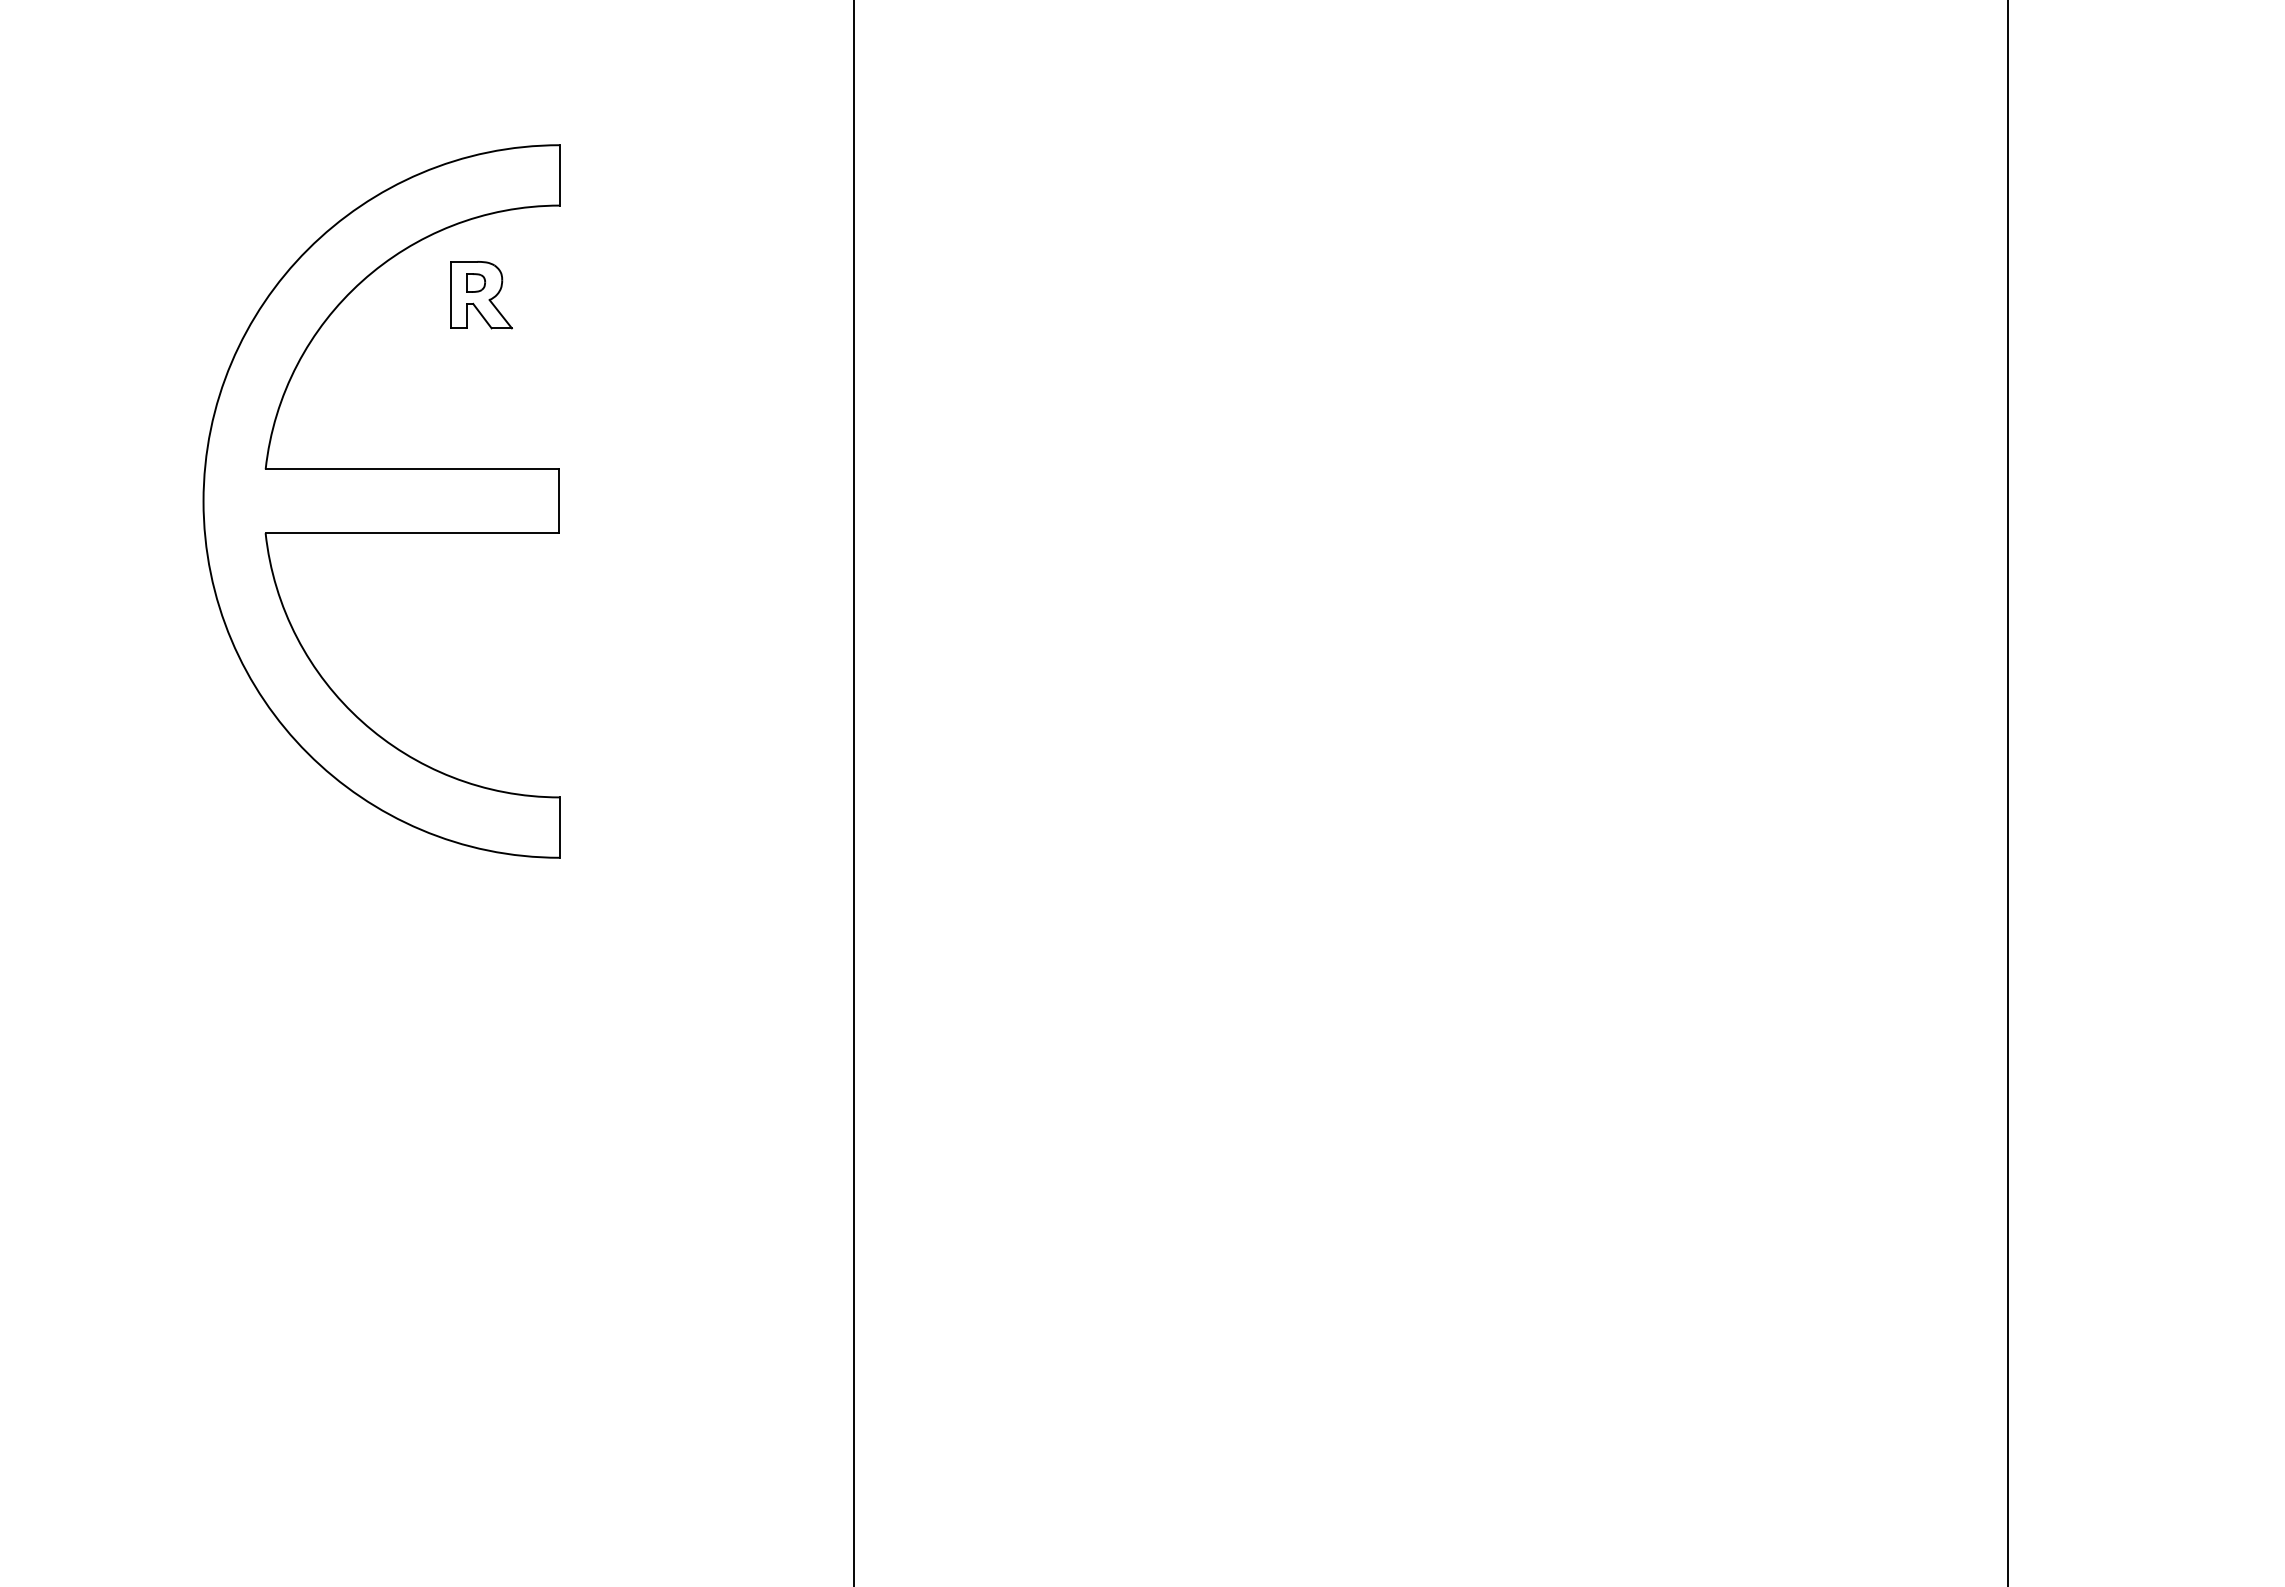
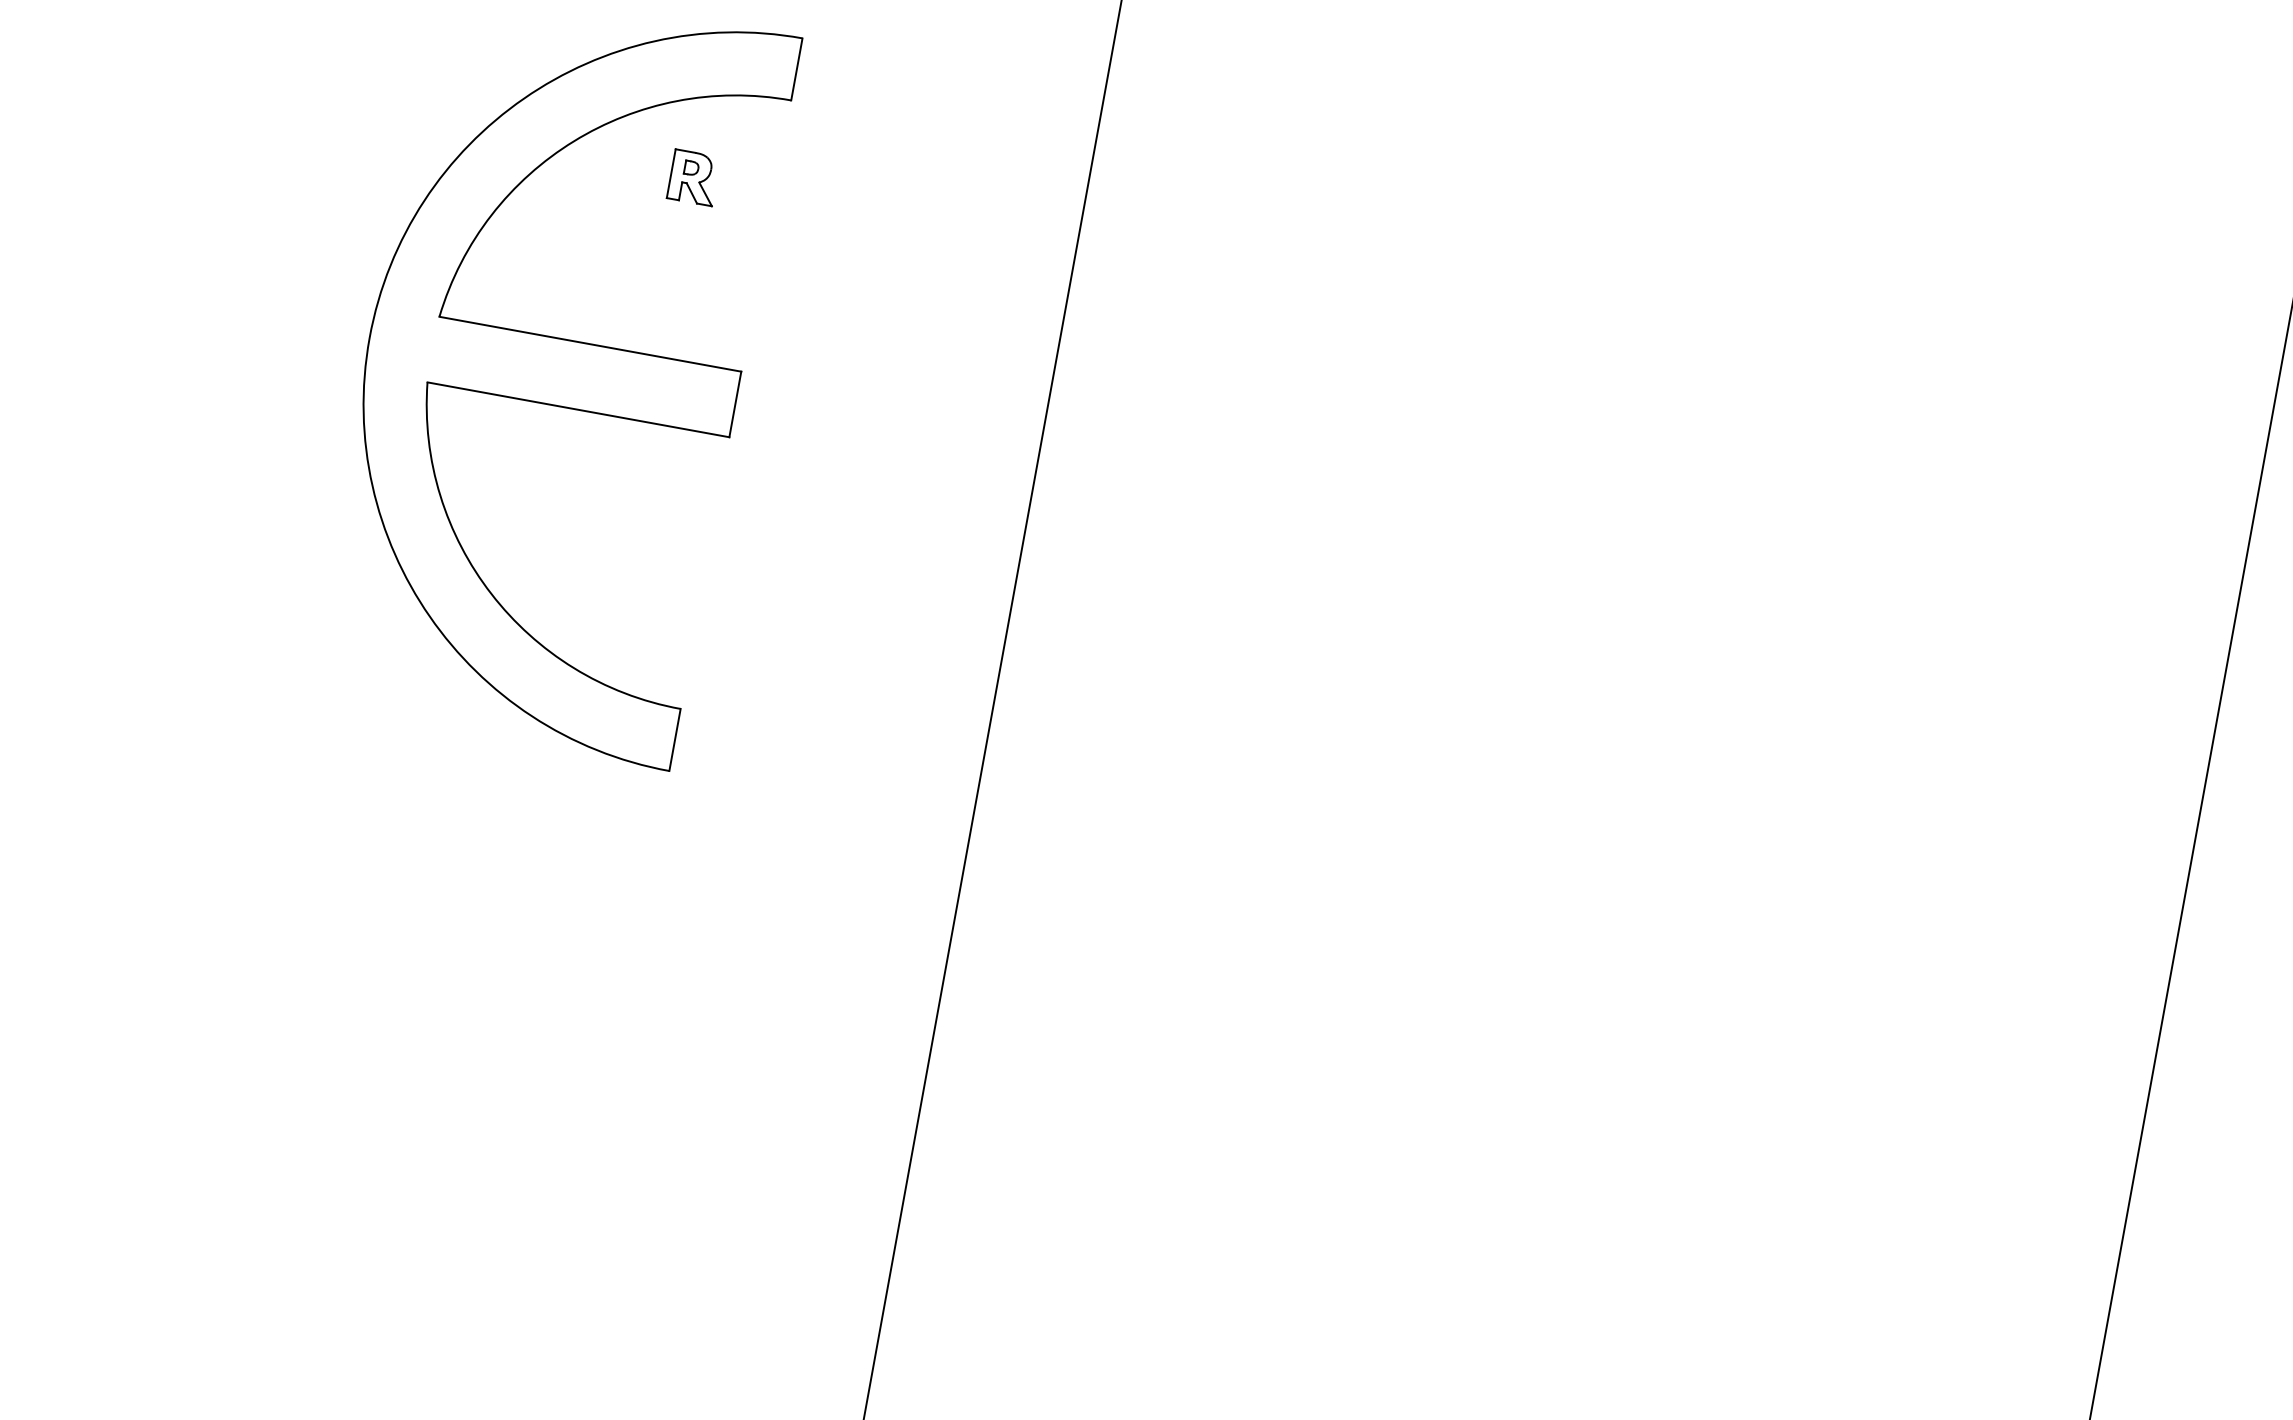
part: (481, 294) -> (694, 177), size x0.71

